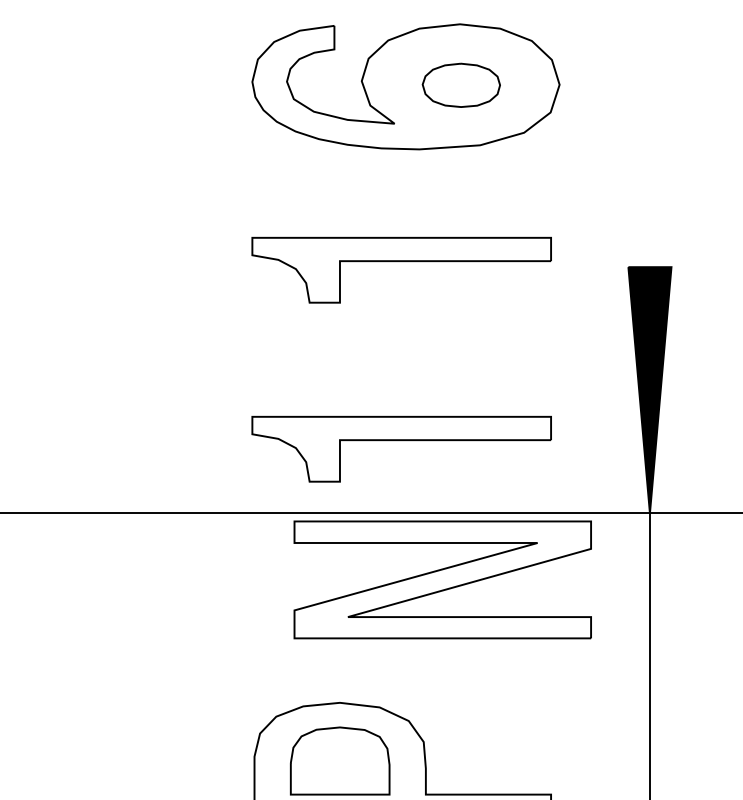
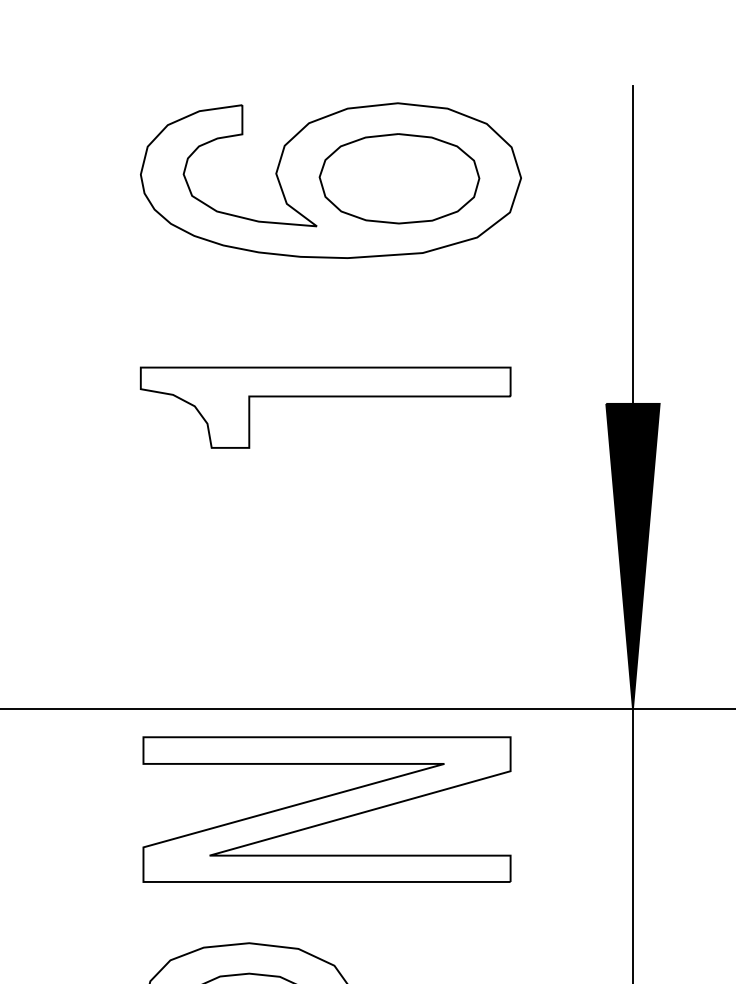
part: (461, 85) -> (399, 179), size x1.67
line: (649, 138) -> (632, 244), added
part: (401, 441) -> (325, 619), removed
part: (442, 579) -> (326, 809), moved

